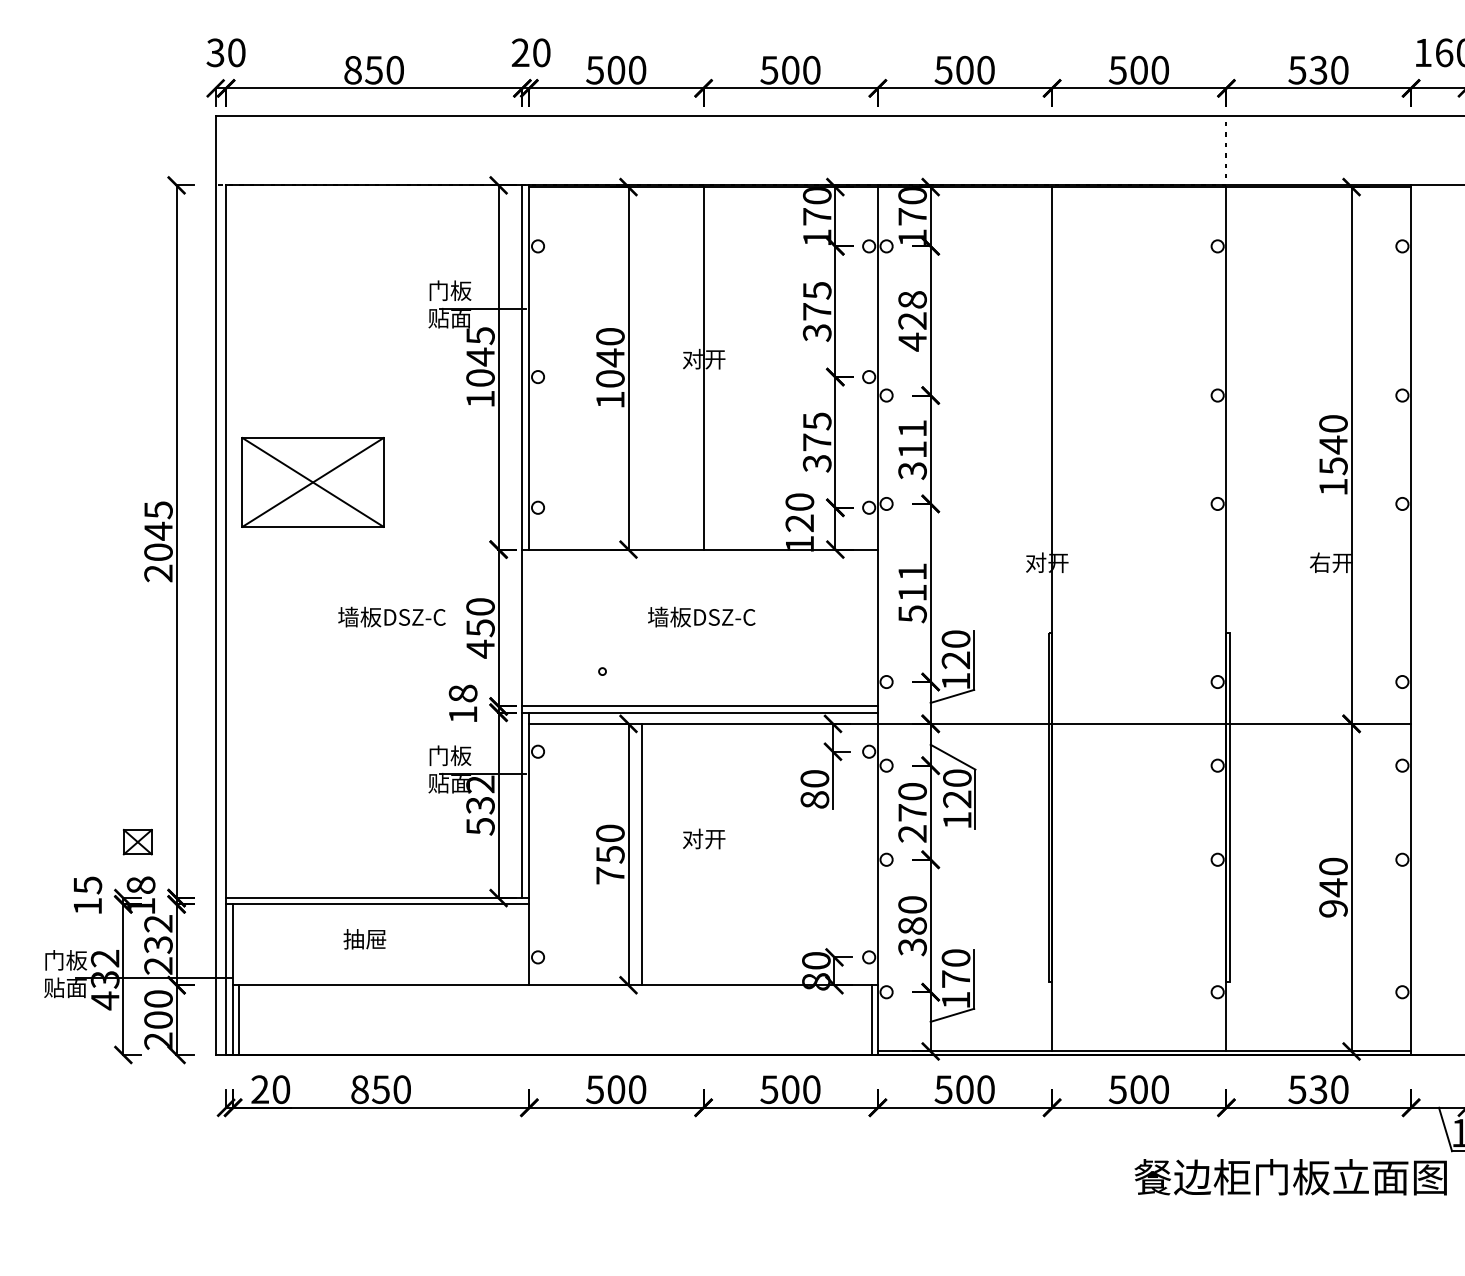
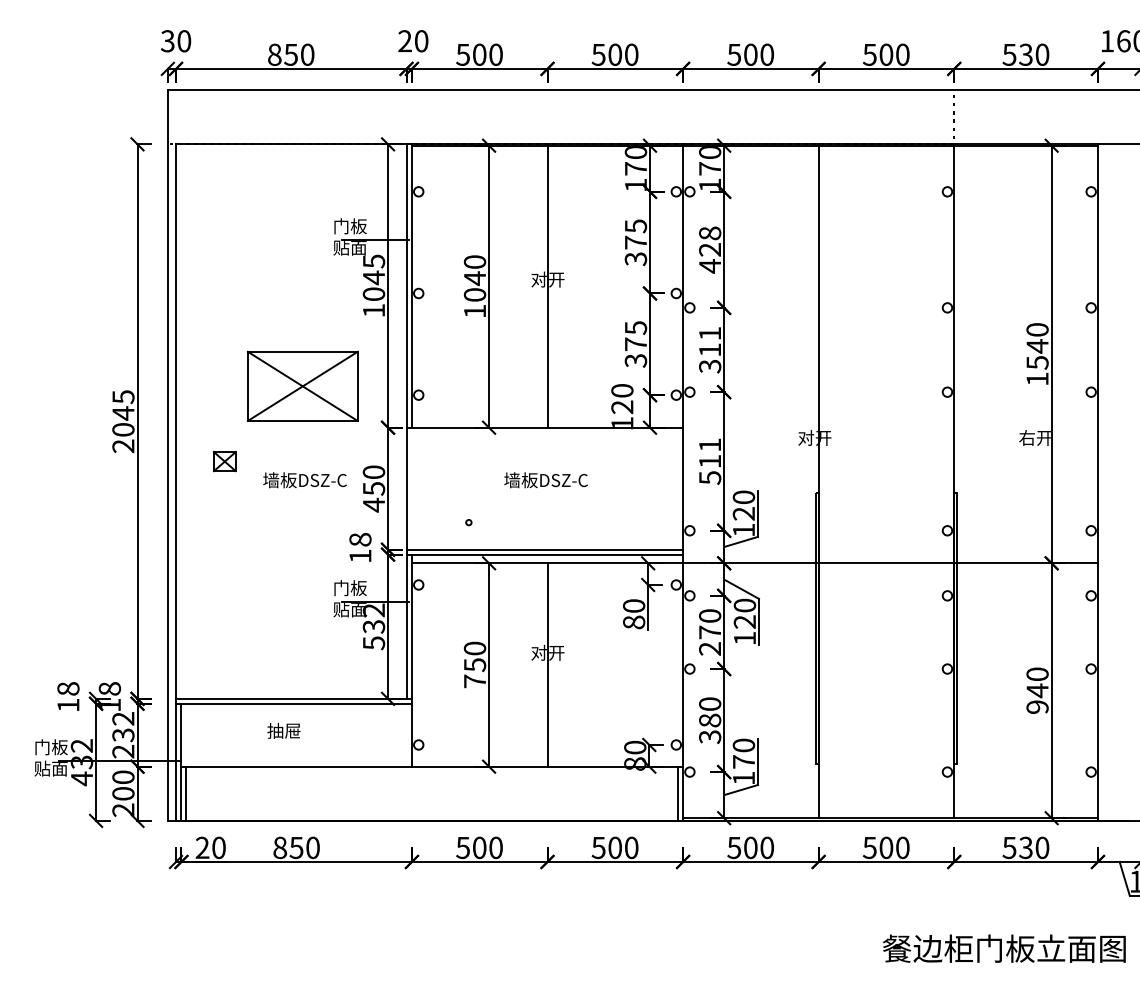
part: (312, 482) -> (302, 386), moved
part: (137, 842) -> (224, 461), moved
line: (641, 854) -> (547, 664), moved
text: (87, 885) -> (68, 689), 15 -> 18
text: (1290, 1177) -> (1004, 948), moved

